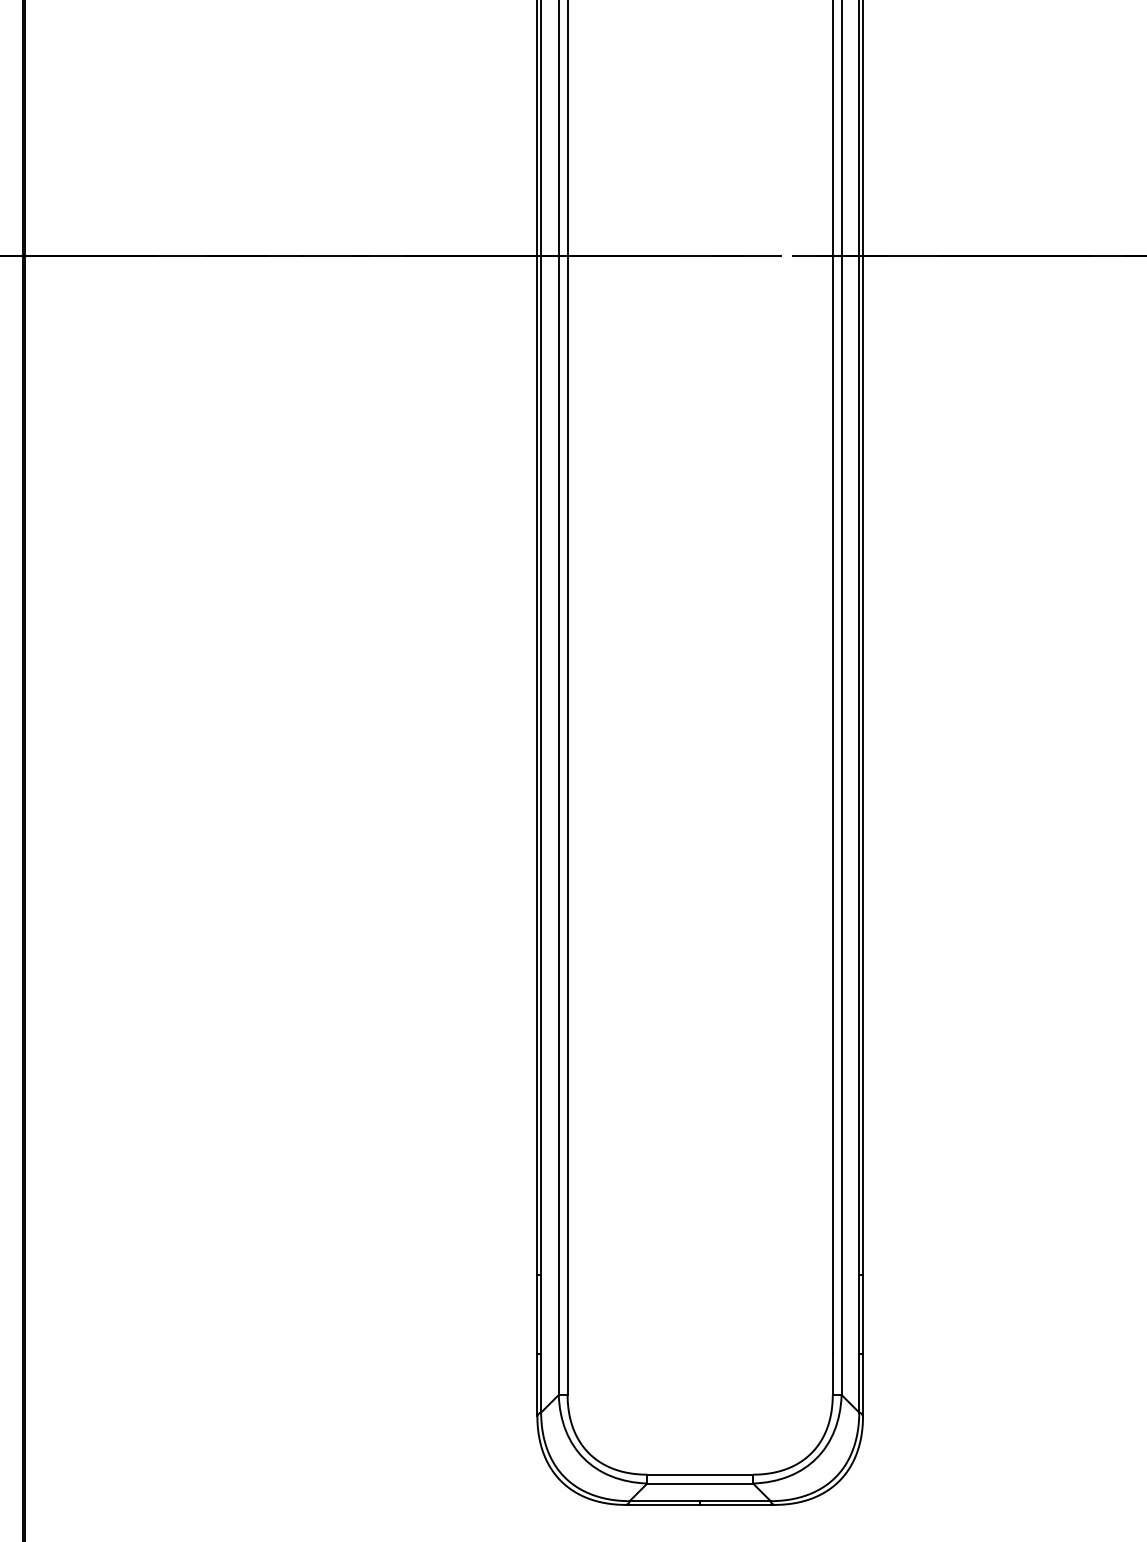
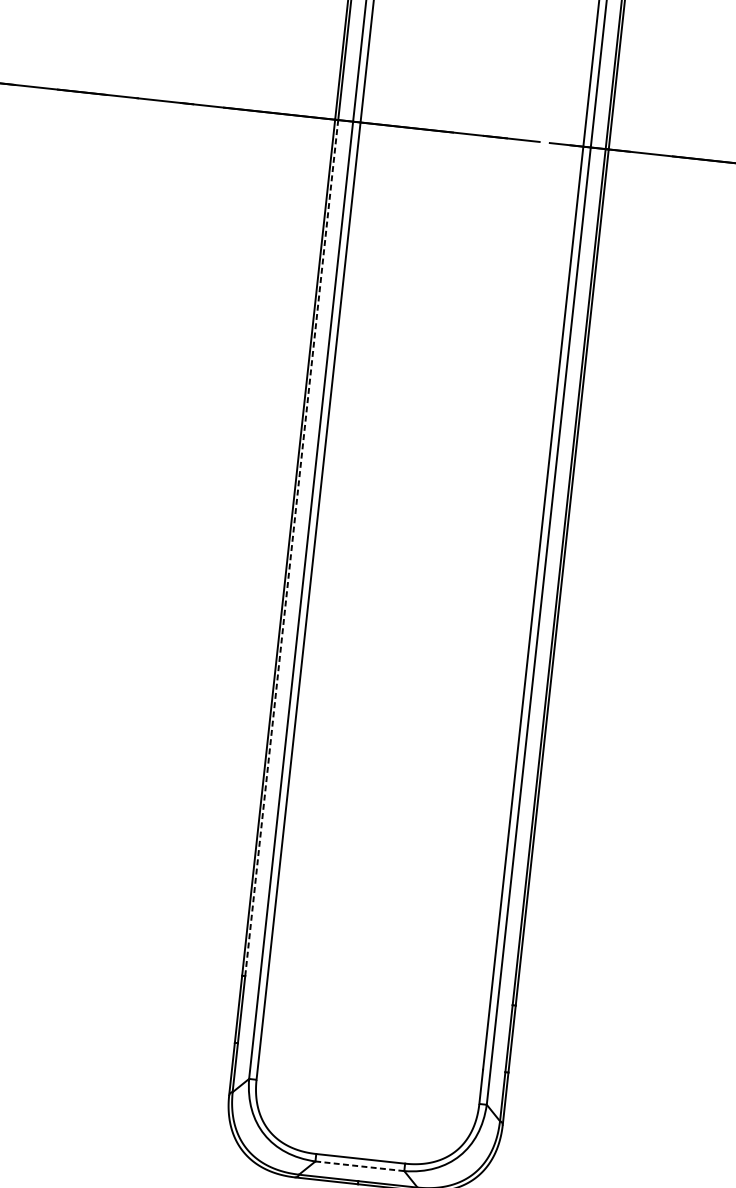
line: (541, 764) -> (292, 547), solid -> dashed
line: (700, 1483) -> (360, 1166), solid -> dashed

